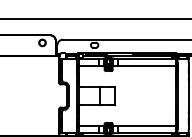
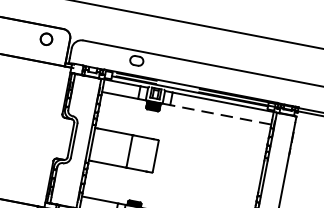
line: (146, 66) -> (220, 115), solid -> dashed

